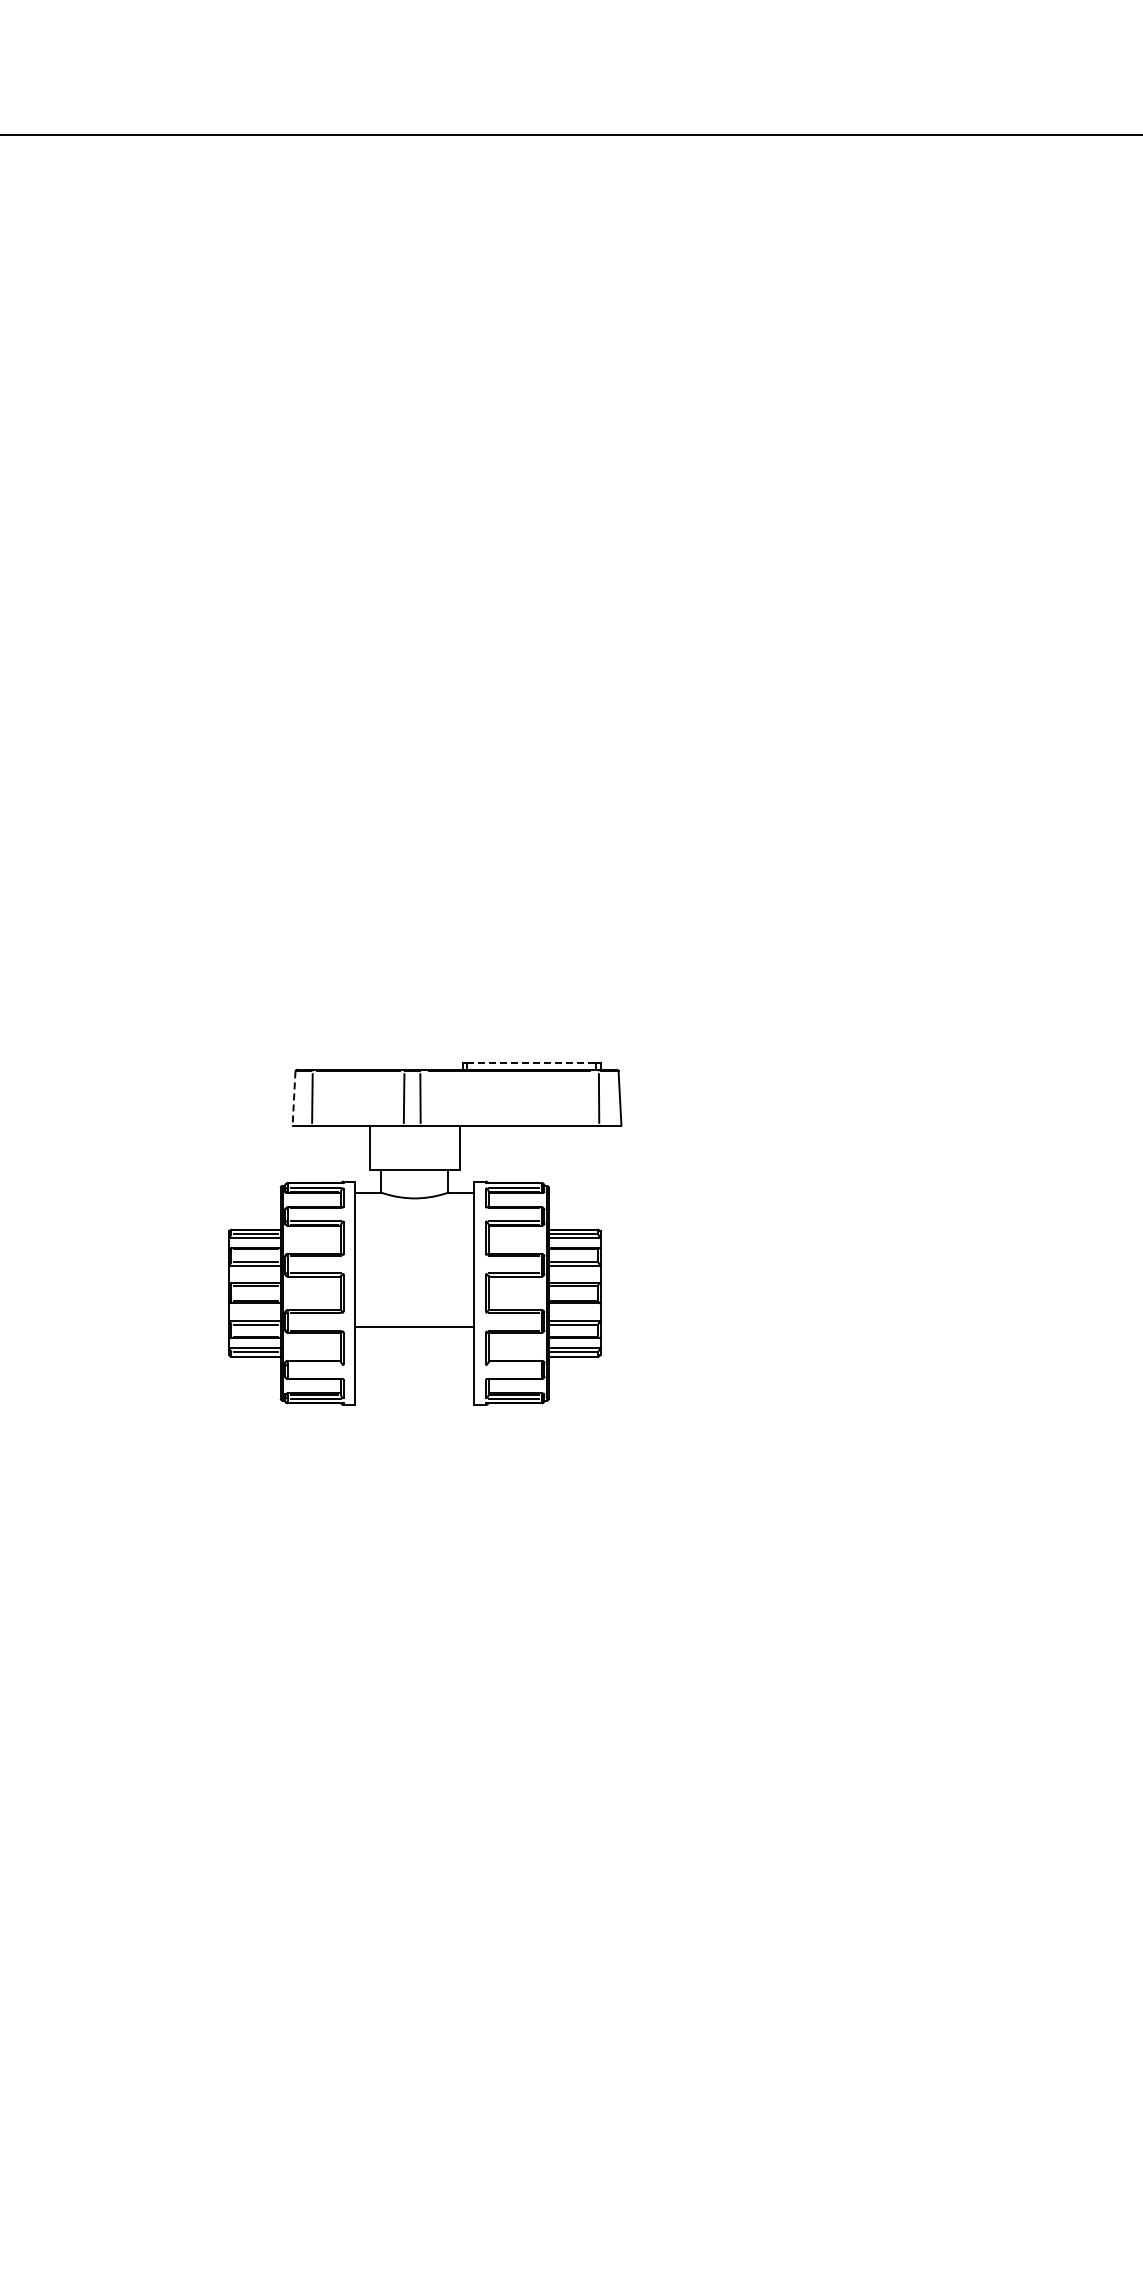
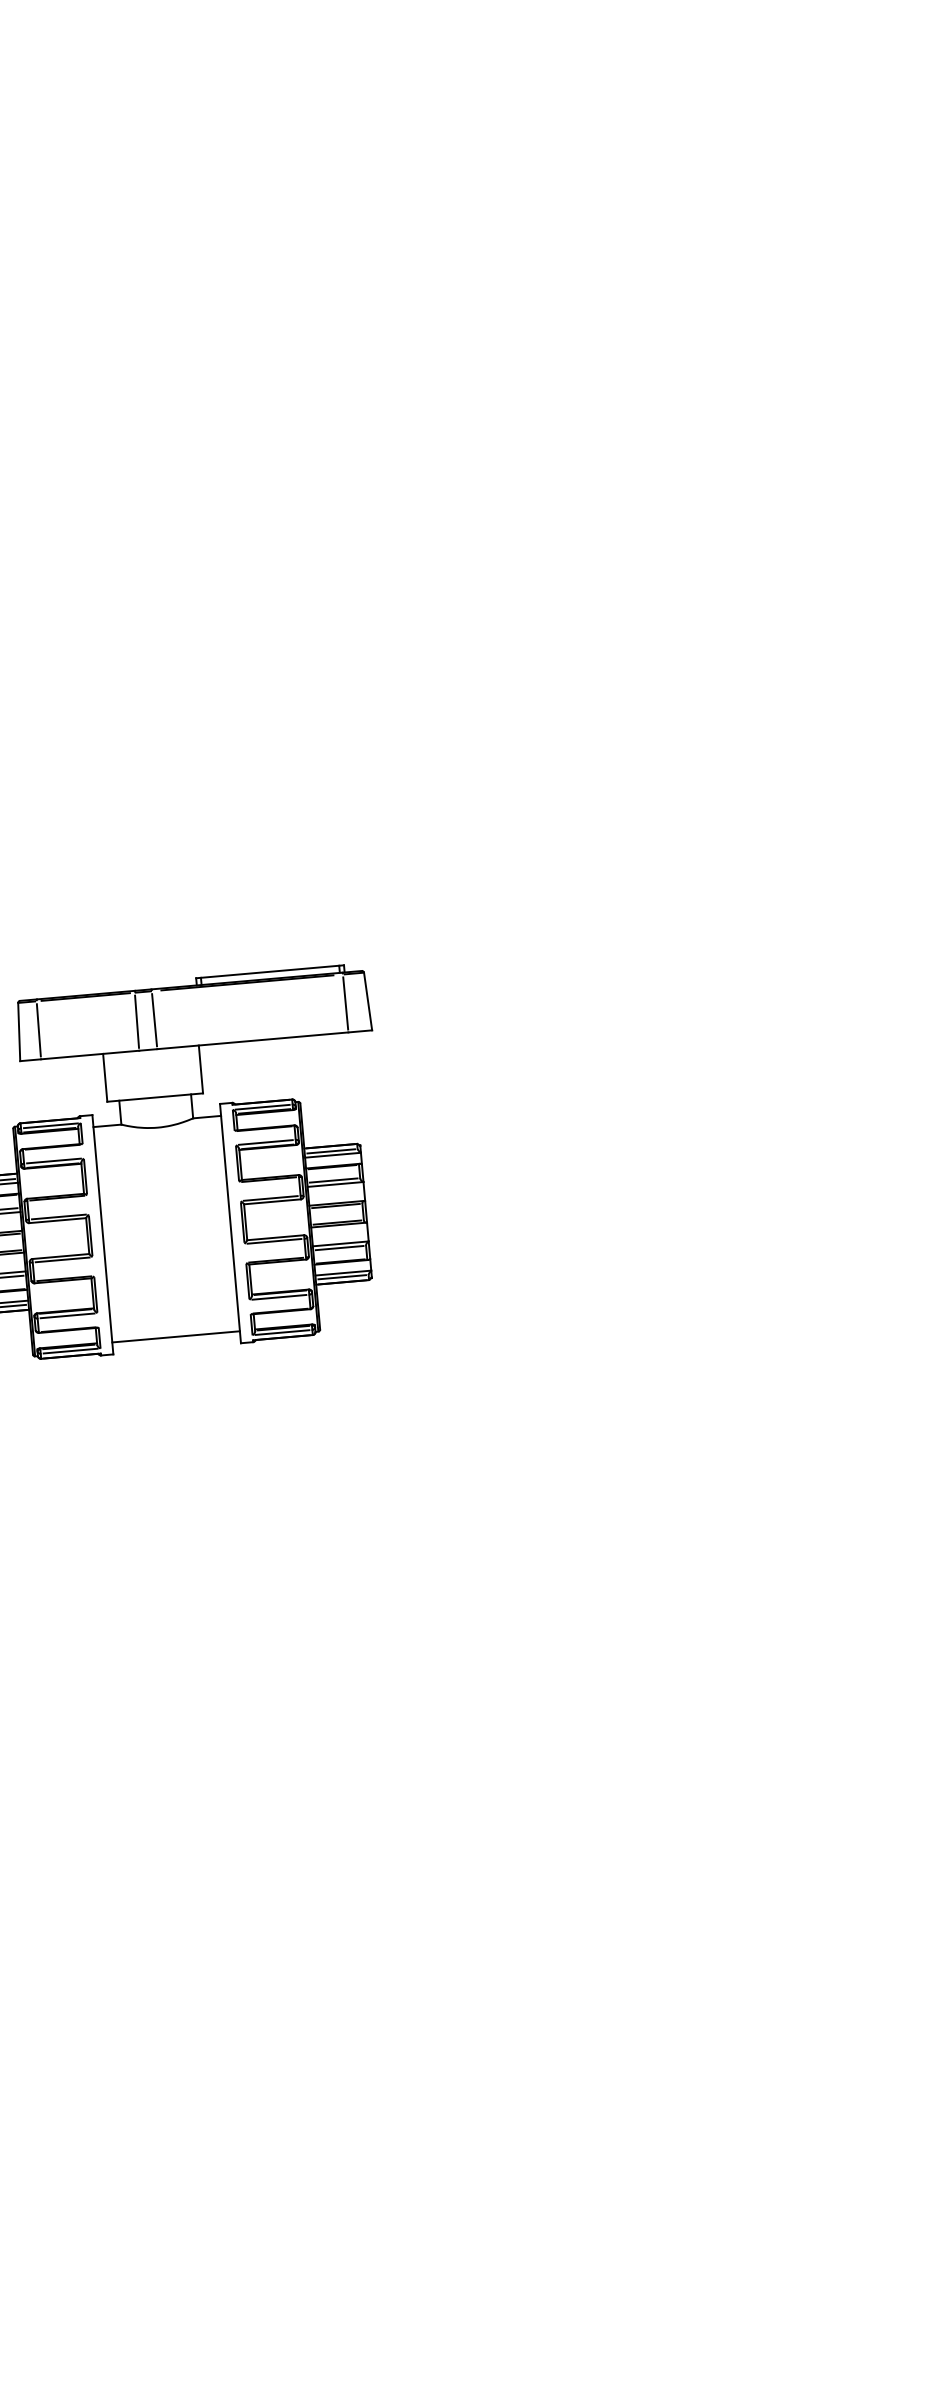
line: (531, 1063) -> (270, 972), dashed -> solid
line: (294, 1099) -> (19, 1033), dashed -> solid
line: (414, 1326) -> (175, 1336), moved
line: (315, 1365) -> (67, 1315), added
line: (513, 1365) -> (279, 1297), added

